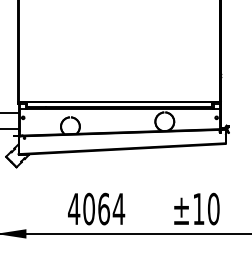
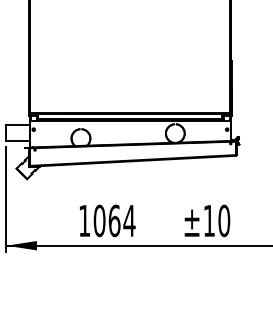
text: (73, 208) -> (84, 220), 4064 -> 1064

